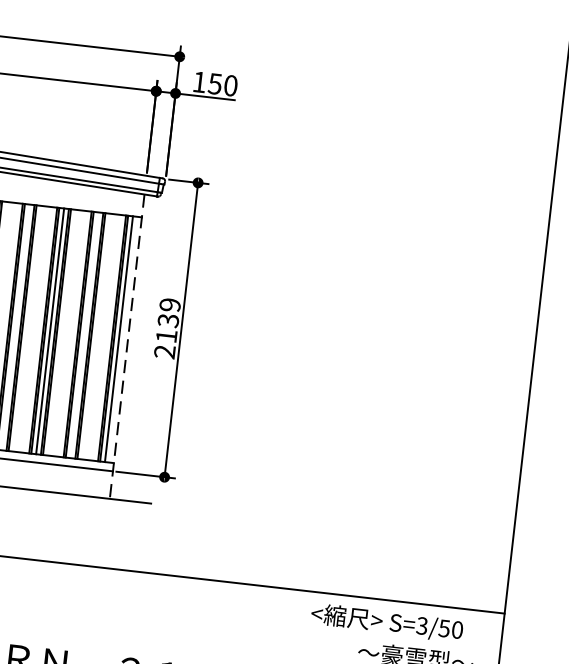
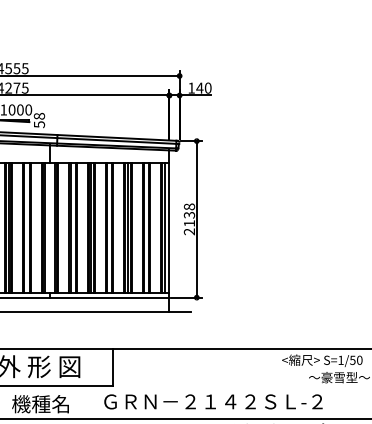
text: (214, 82) -> (199, 87), 150 -> 140
text: (170, 304) -> (189, 206), 2139 -> 2138
line: (127, 346) -> (169, 231), dashed -> solid
text: (421, 624) -> (340, 359), S=3/50 -> S=1/50

